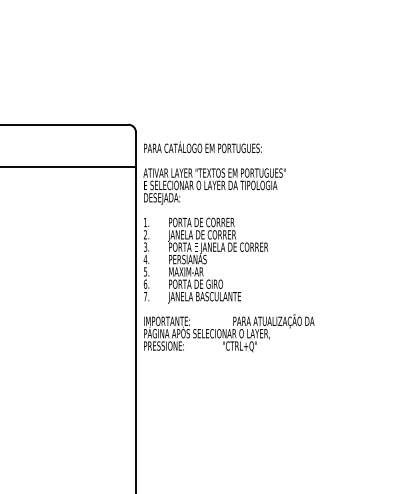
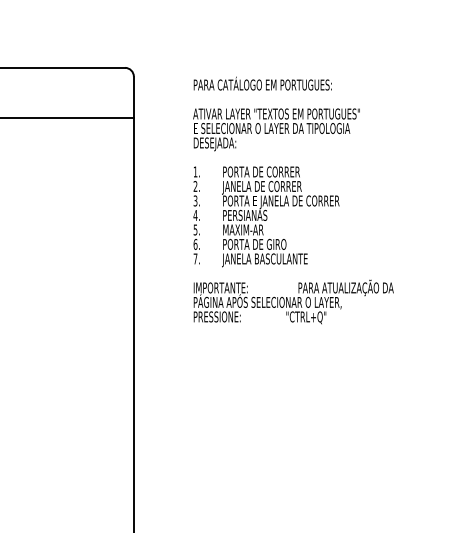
text: (228, 246) -> (292, 200), moved

